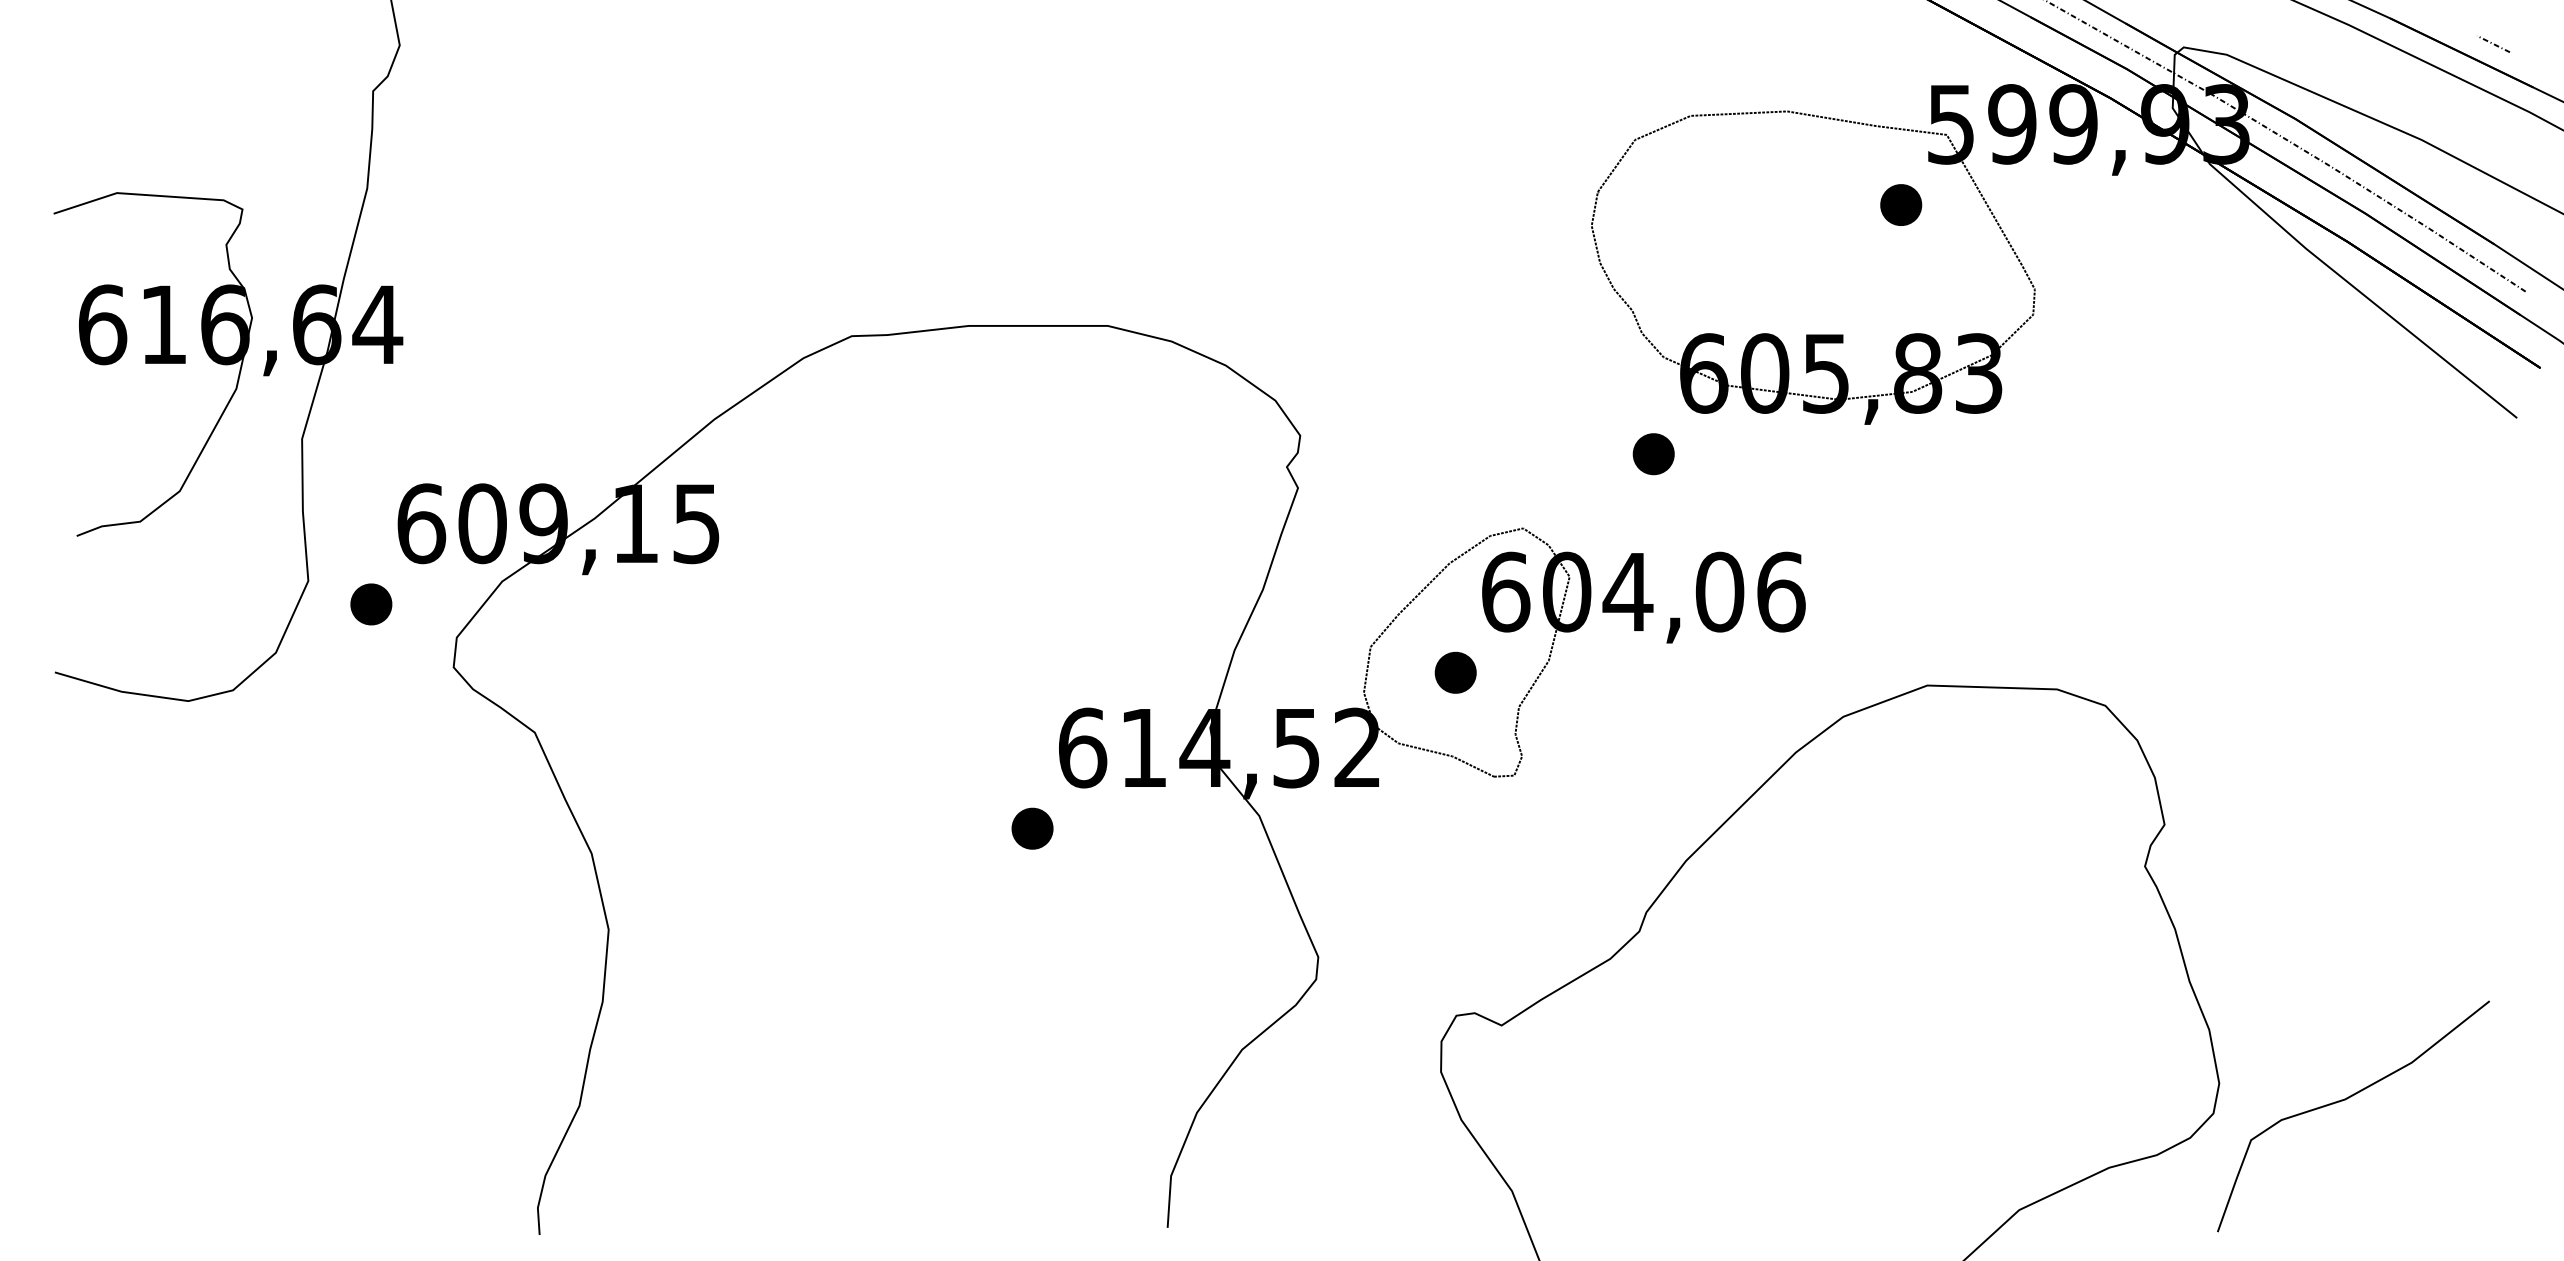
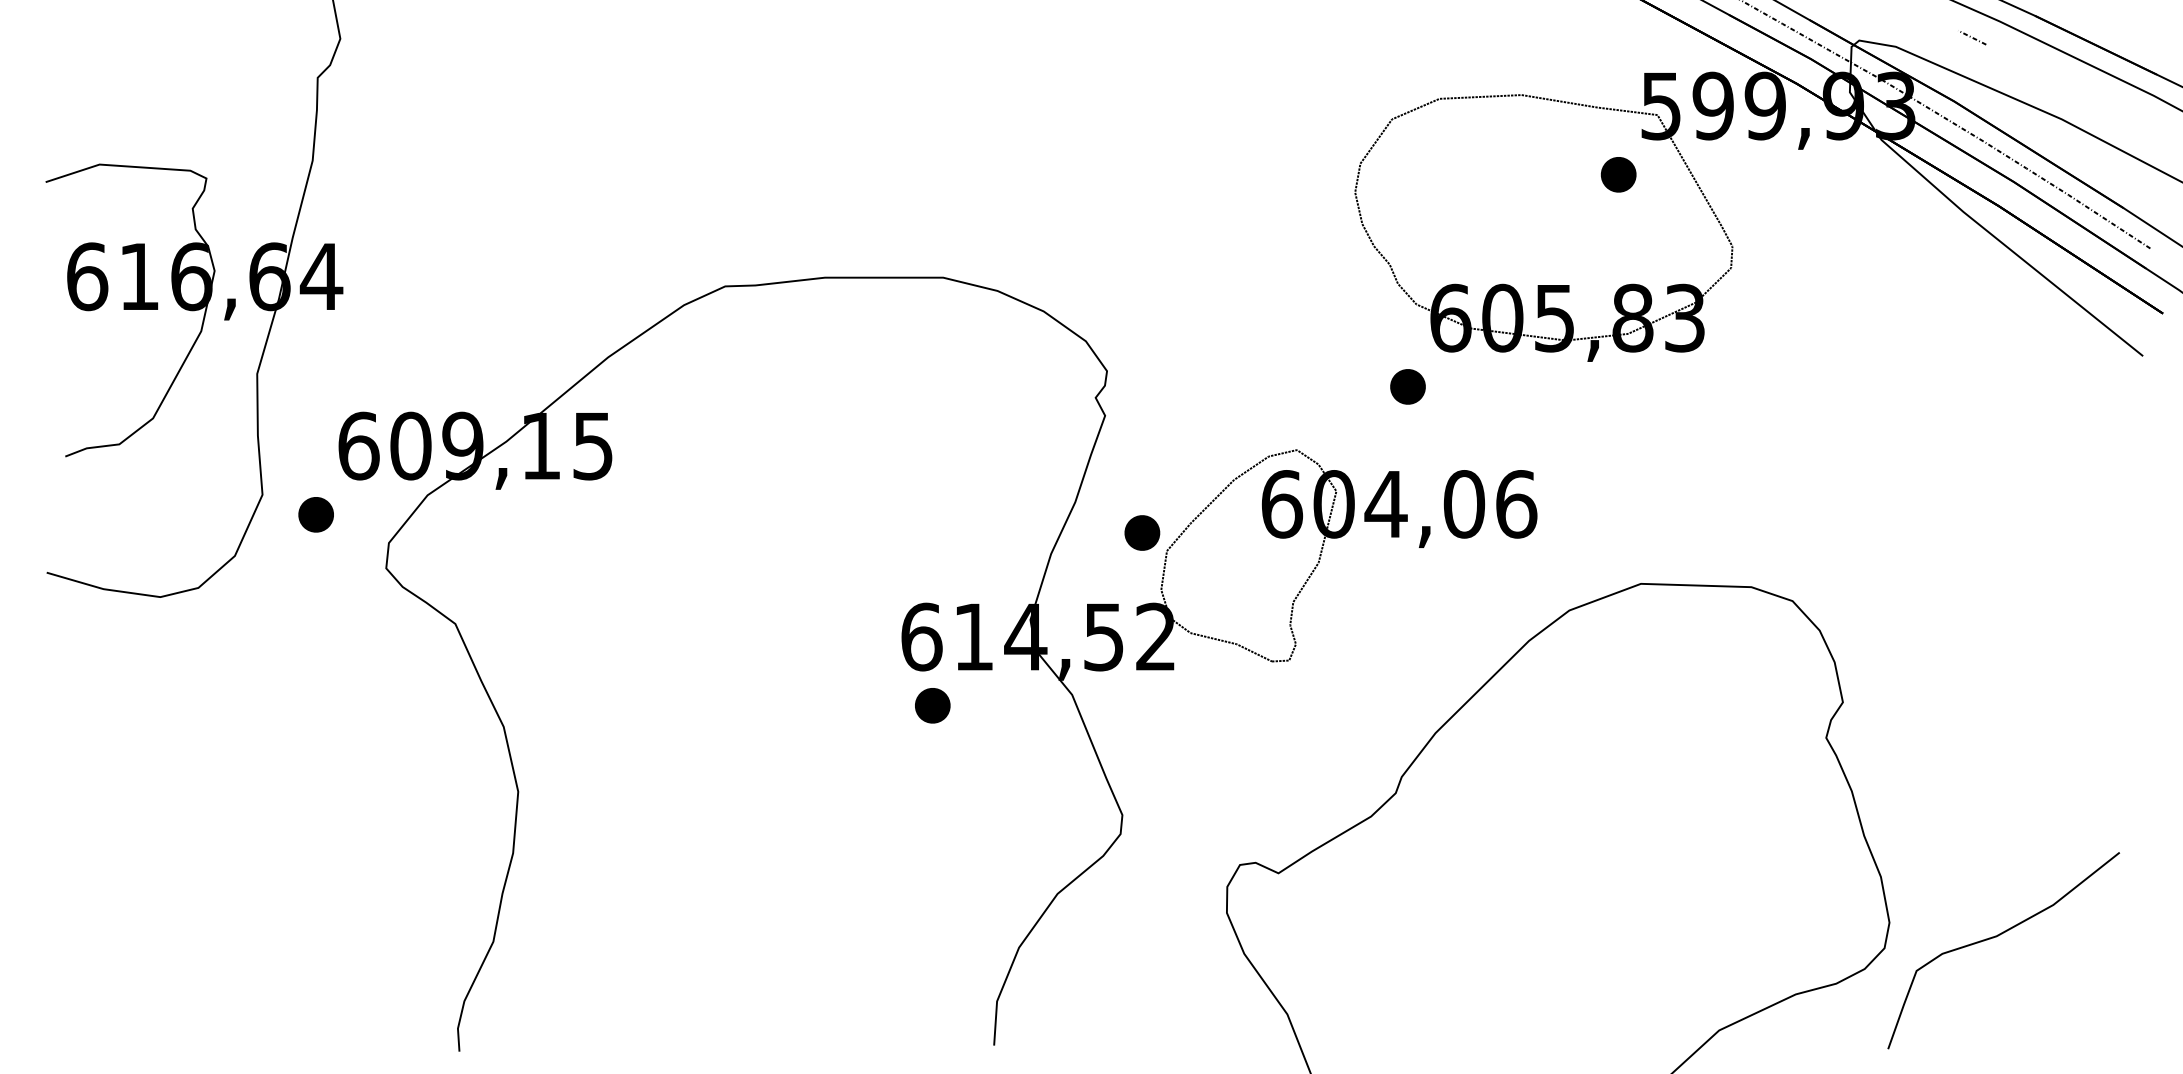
line: (2494, 44) -> (1973, 38), moved
part: (1455, 672) -> (1142, 532), moved
part: (1032, 828) -> (932, 705), moved

